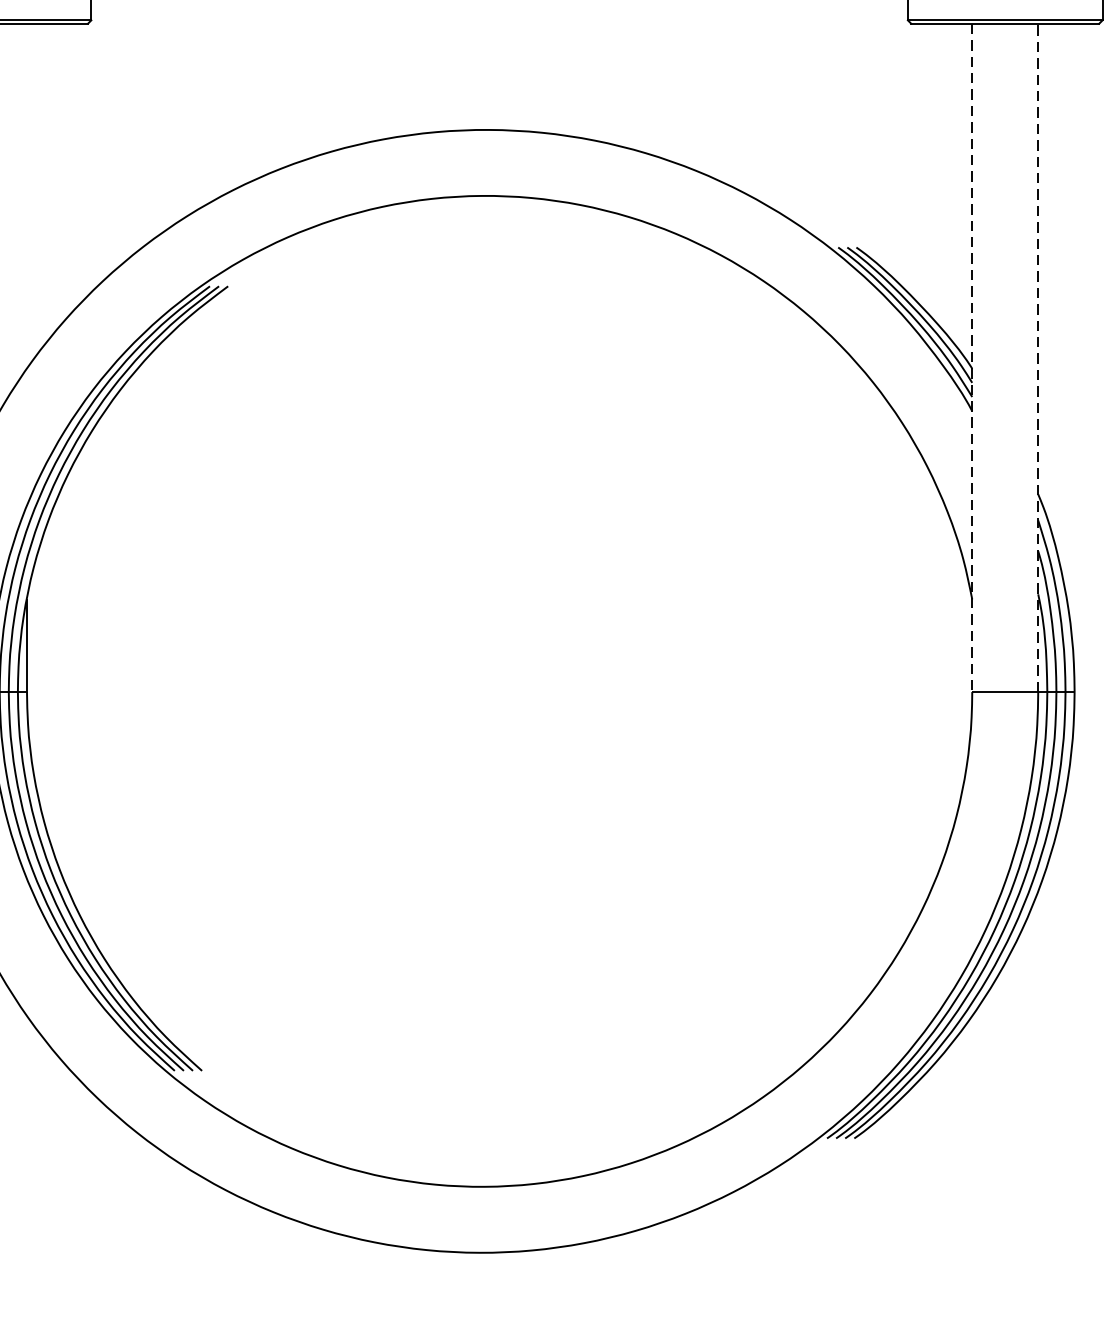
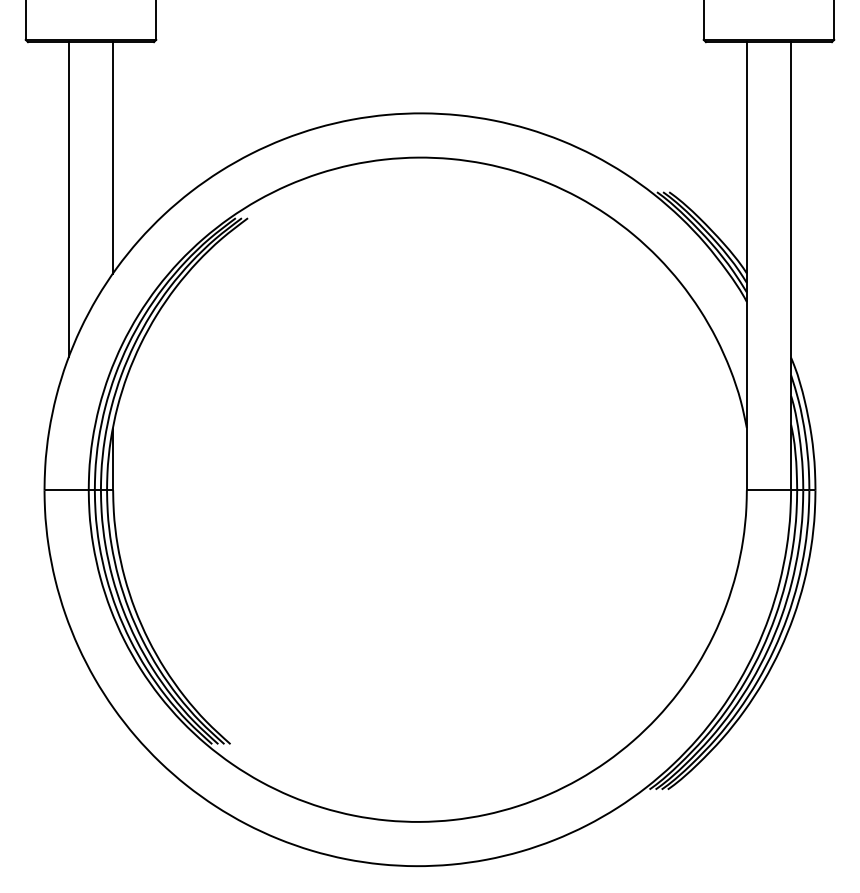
line: (27, 195) -> (113, 157), added
line: (1038, 356) -> (791, 265), dashed -> solid
line: (971, 358) -> (746, 266), dashed -> solid

